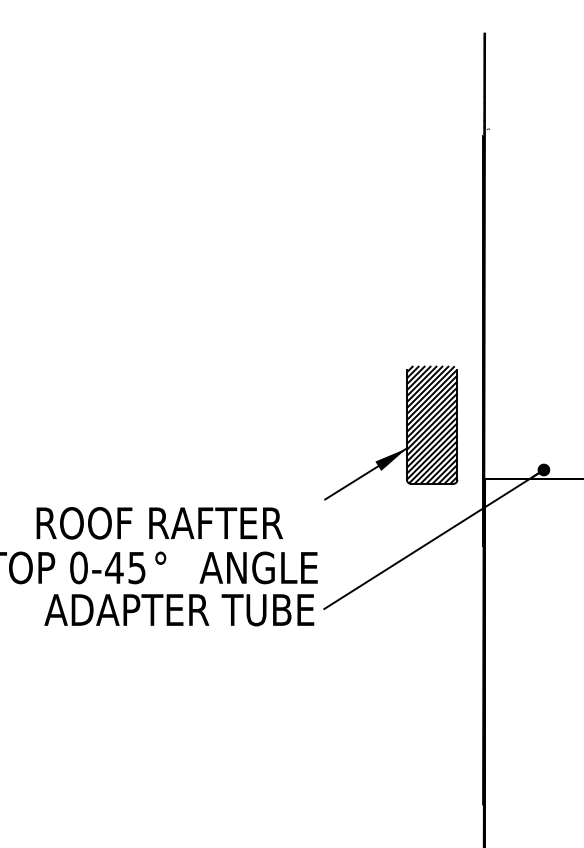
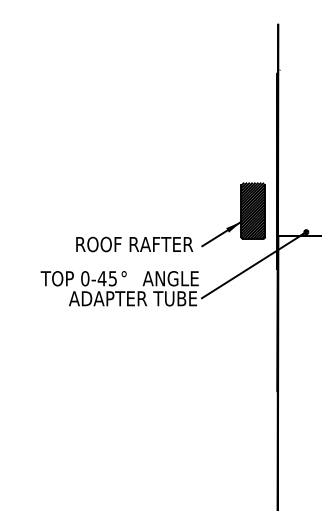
text: (159, 523) -> (134, 244), moved

